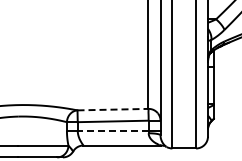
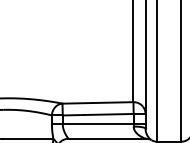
line: (112, 109) -> (97, 102), dashed -> solid
line: (112, 130) -> (97, 123), dashed -> solid

